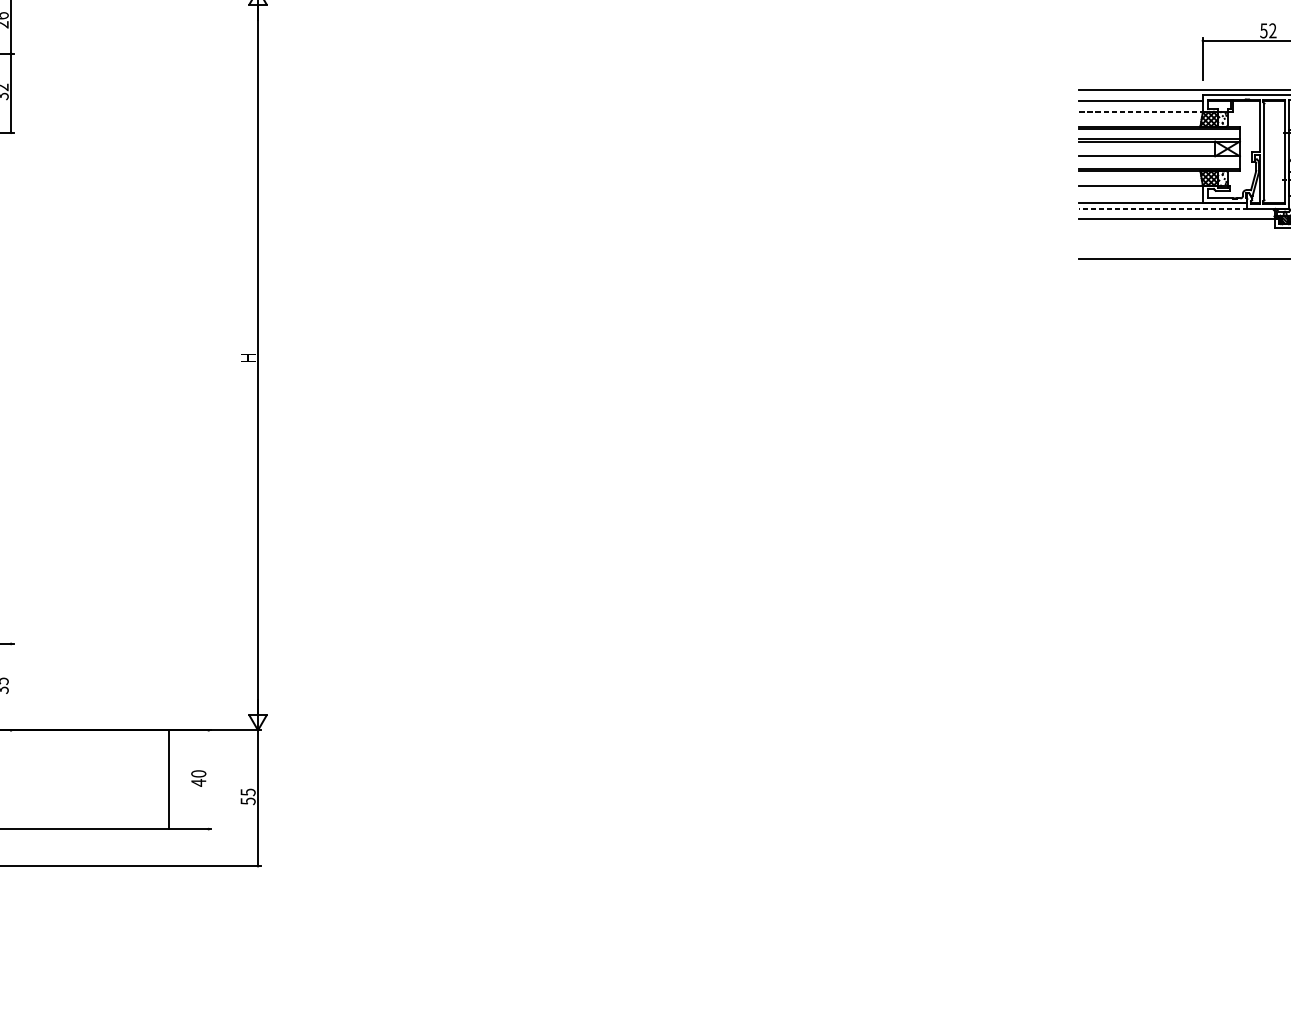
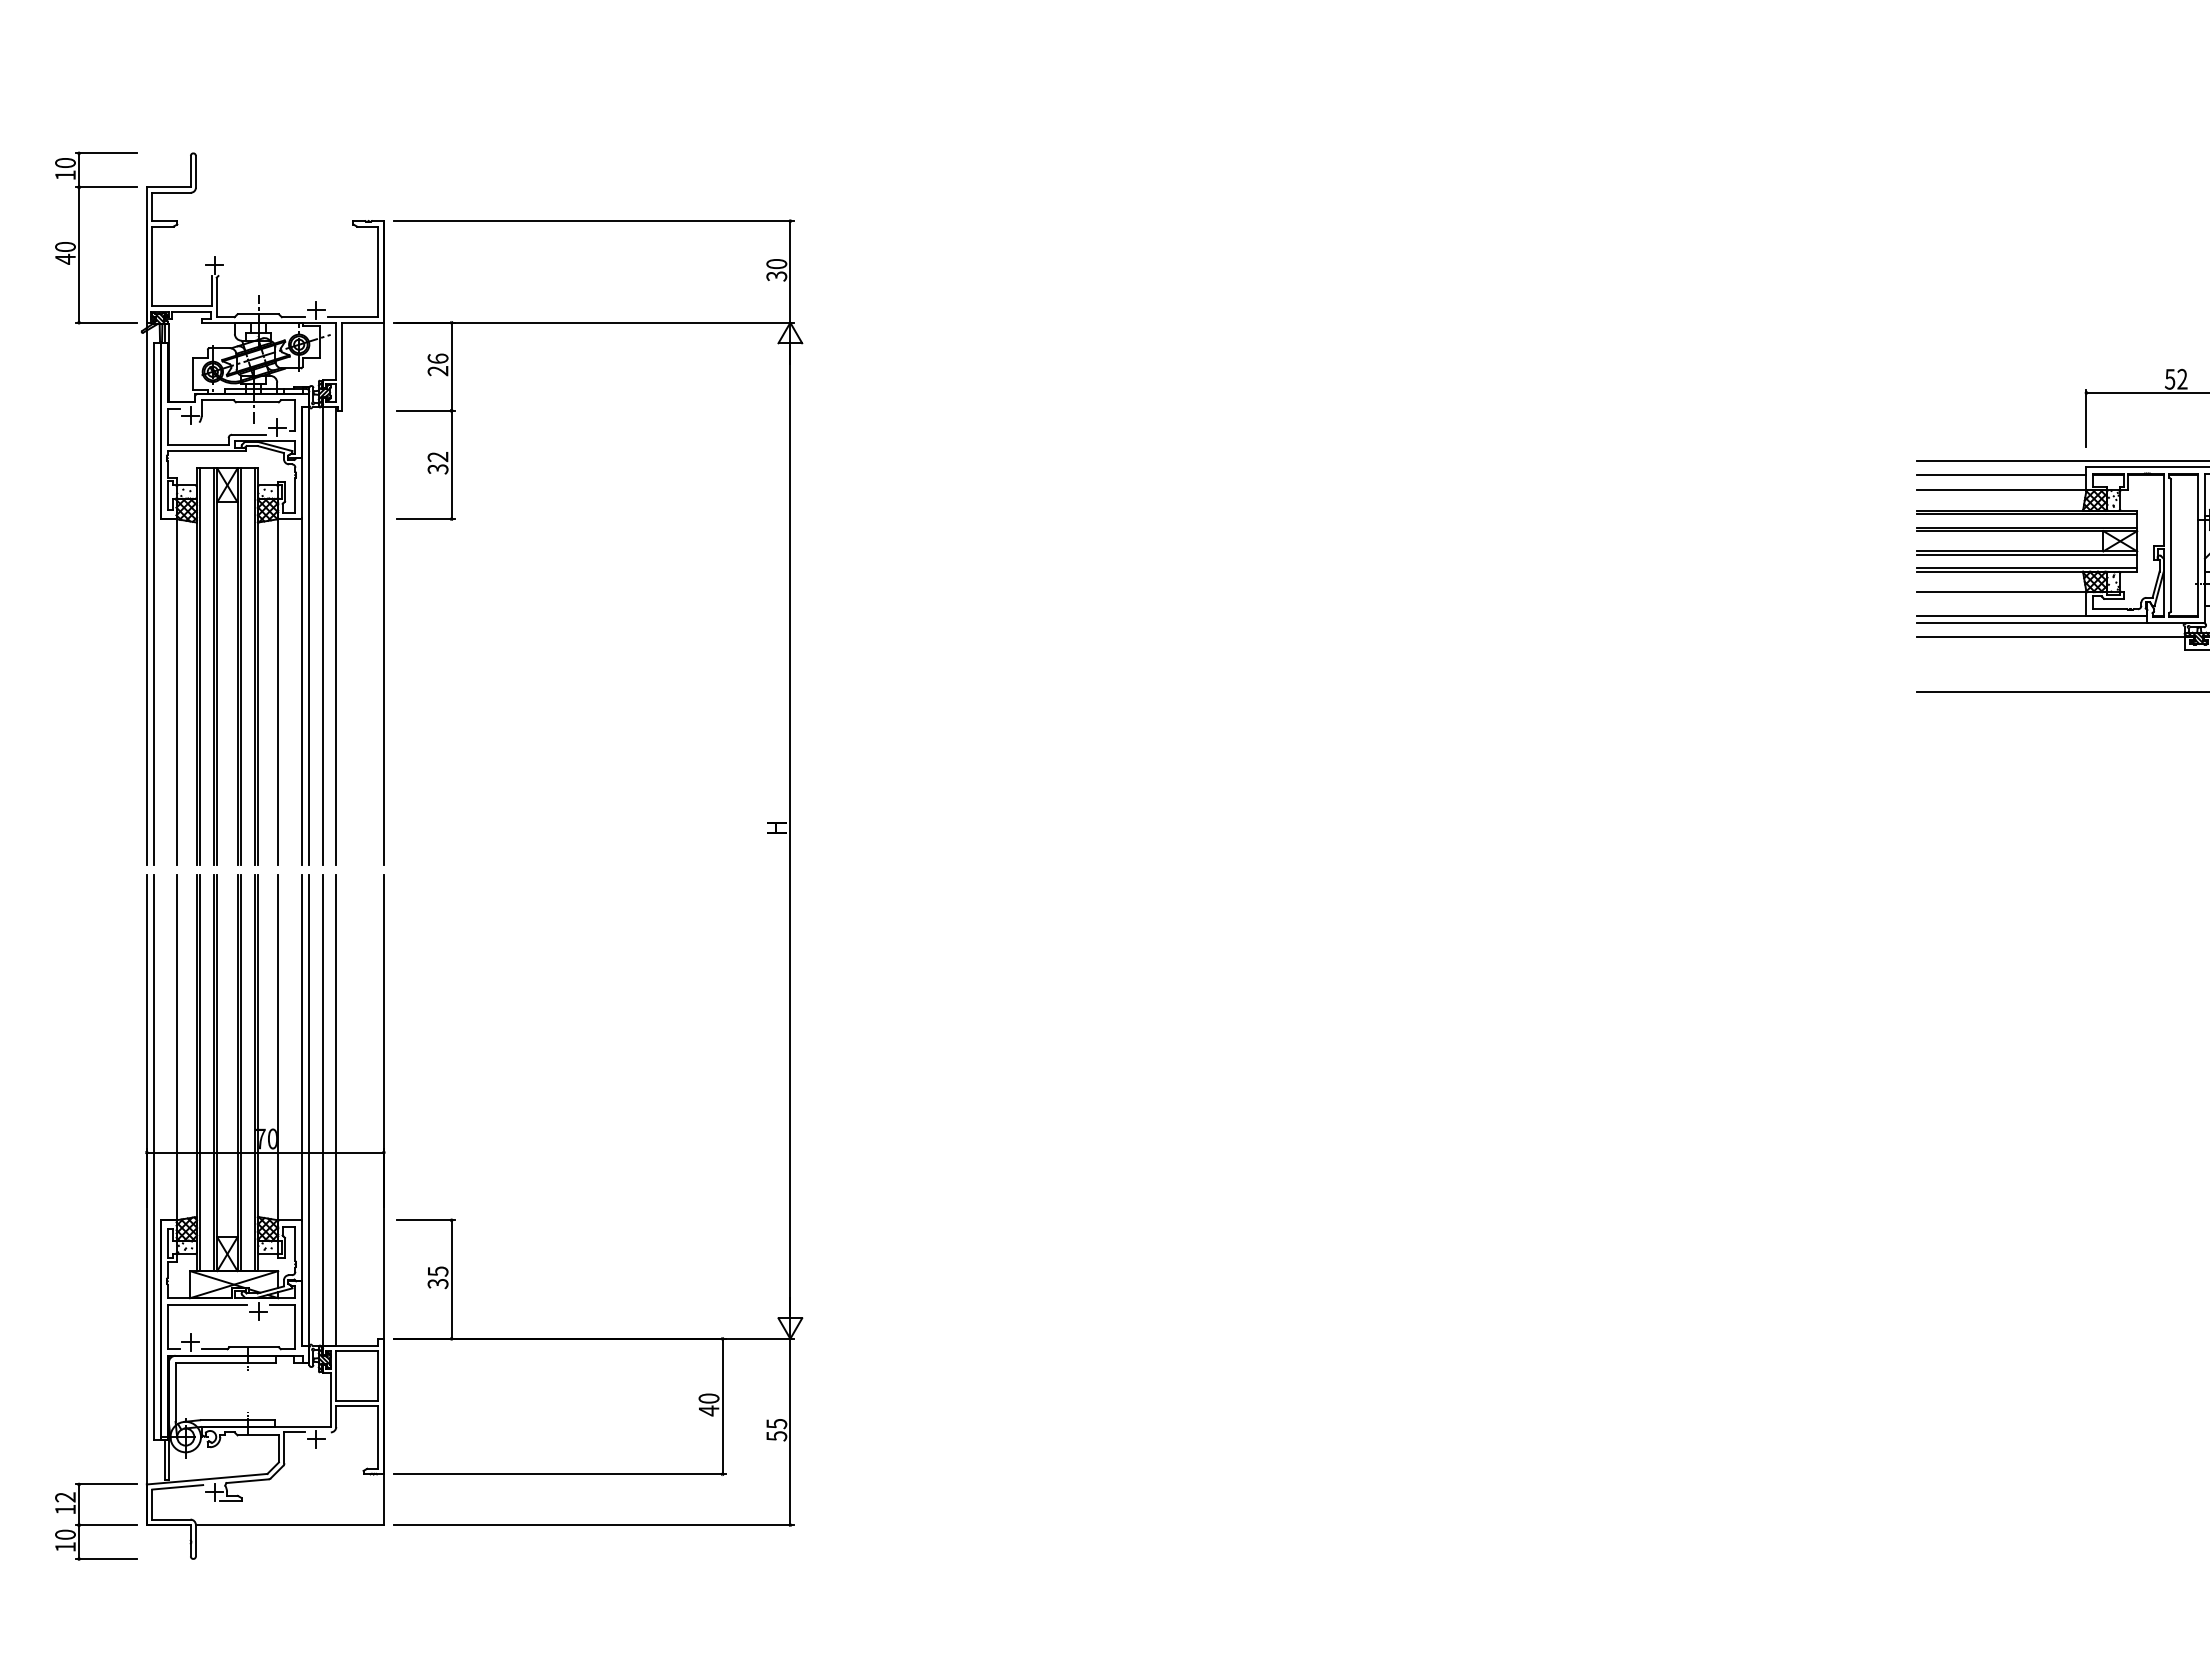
line: (1141, 111) -> (2002, 490), dashed -> solid
line: (1159, 158) -> (2027, 554), added
line: (1163, 208) -> (2032, 623), dashed -> solid
line: (11, 687) -> (451, 1279), added
line: (169, 779) -> (722, 1406), moved

